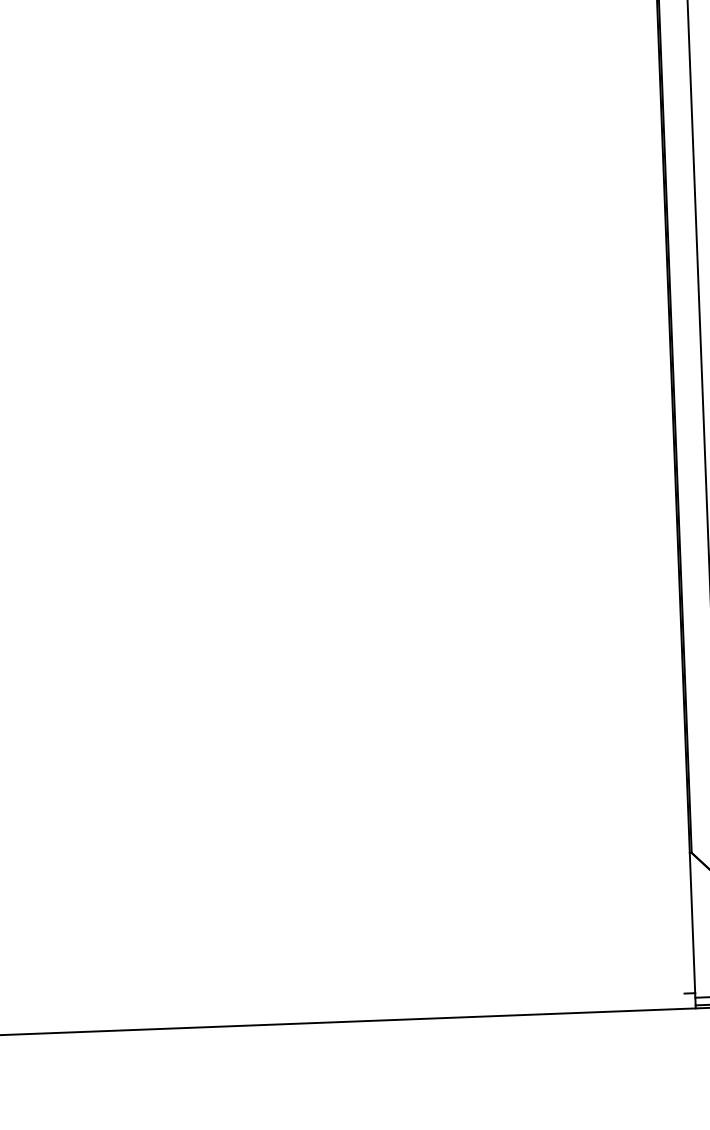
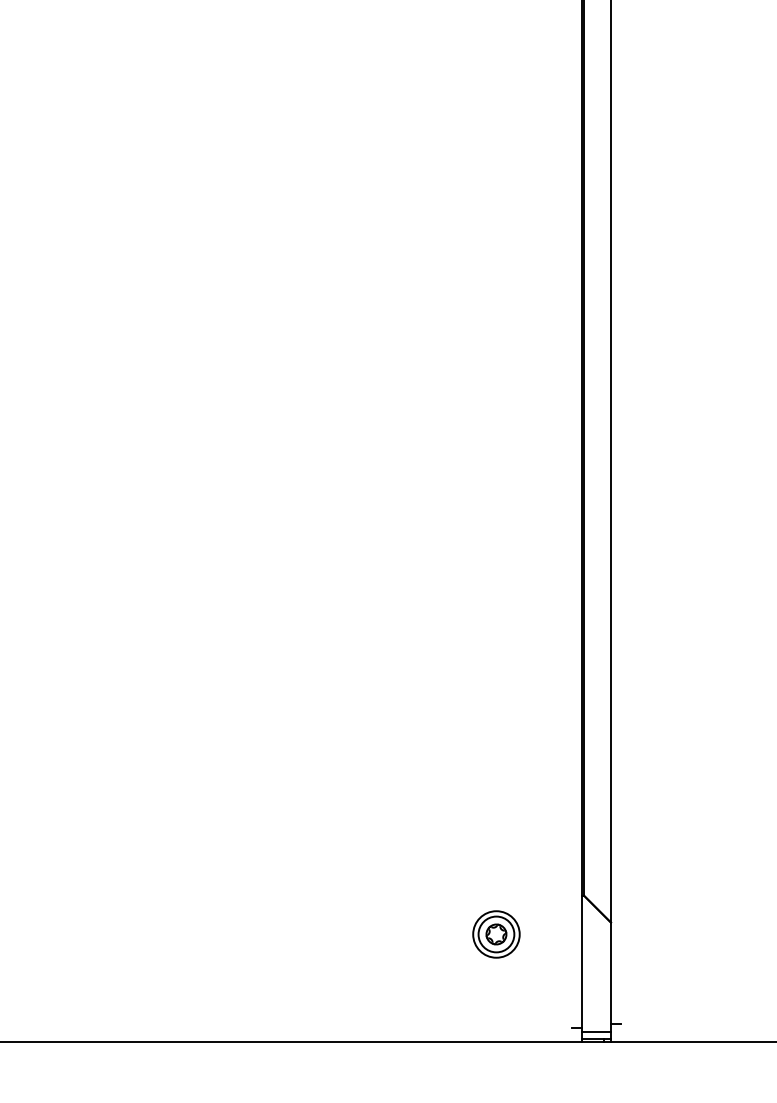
part: (599, 897) -> (496, 934), added

